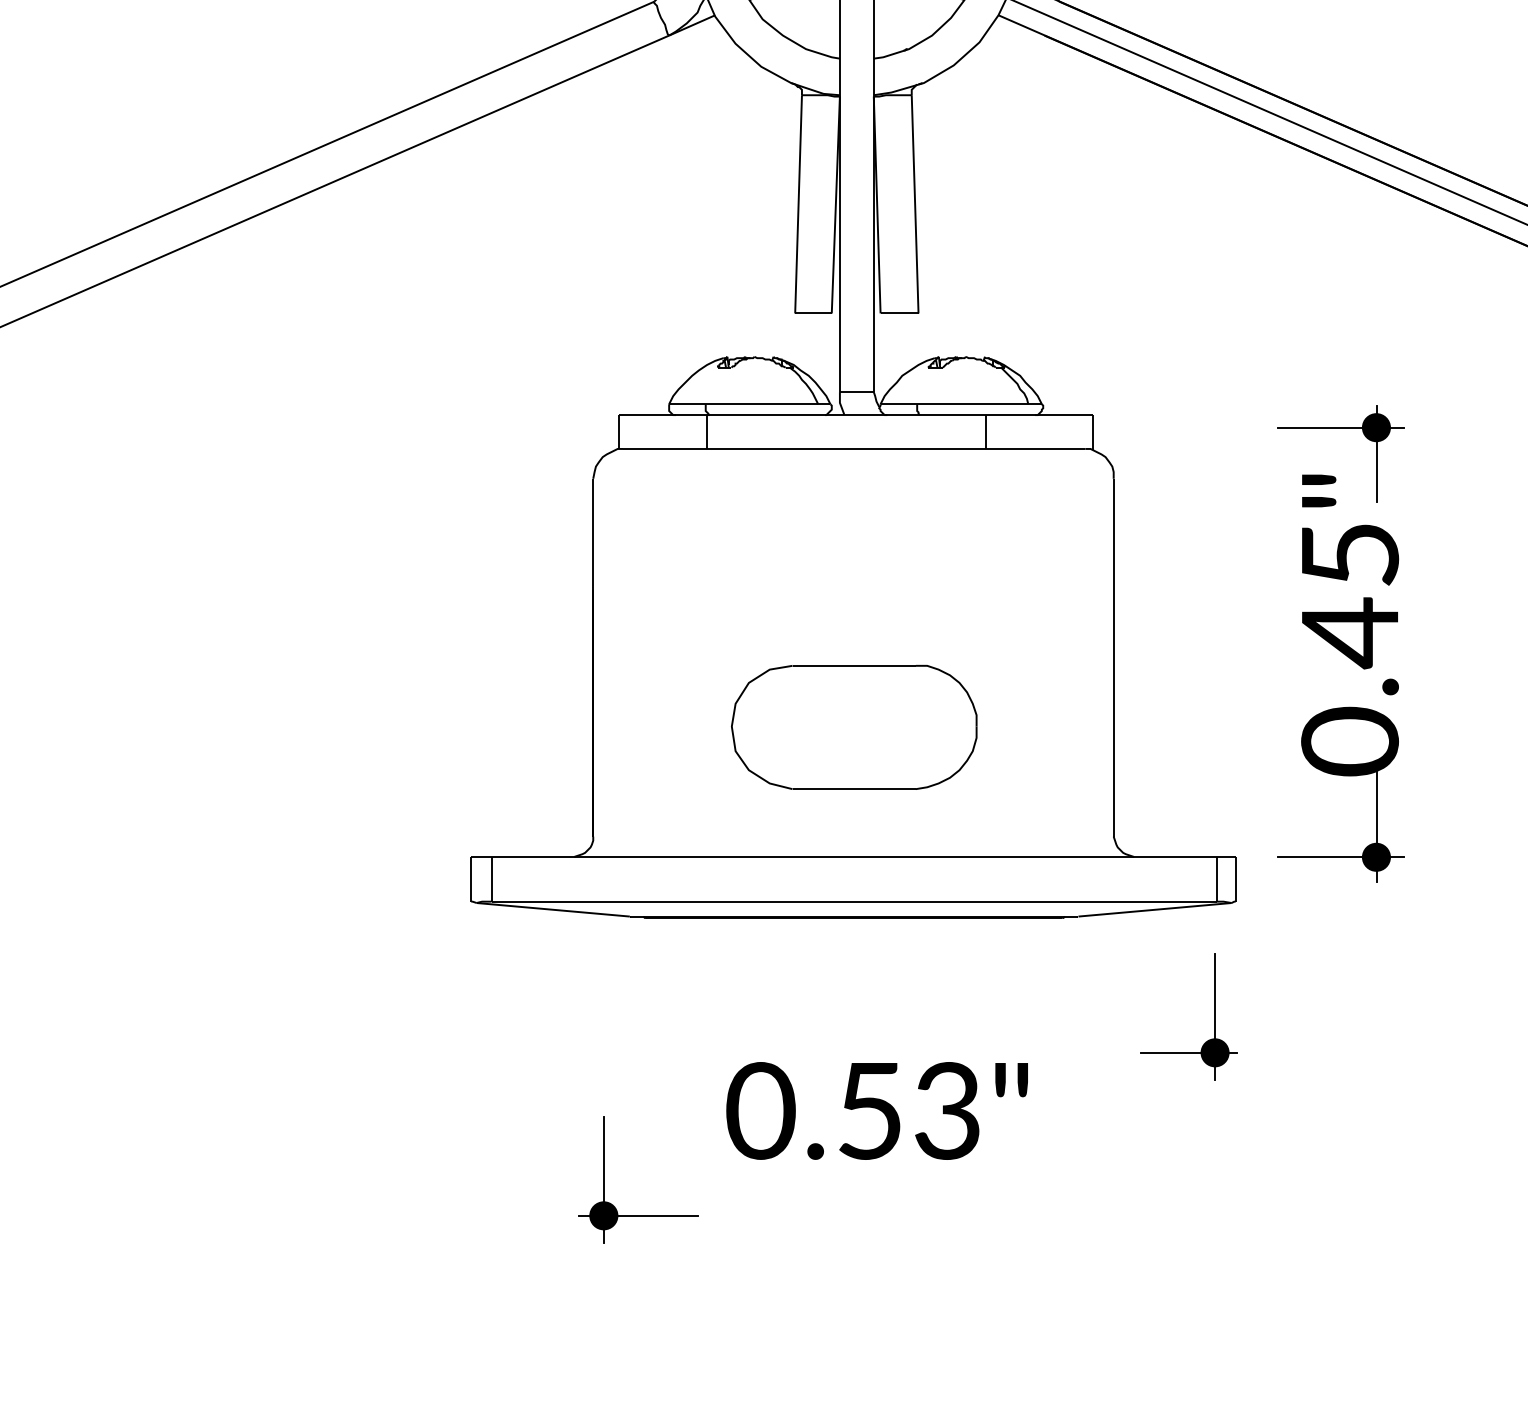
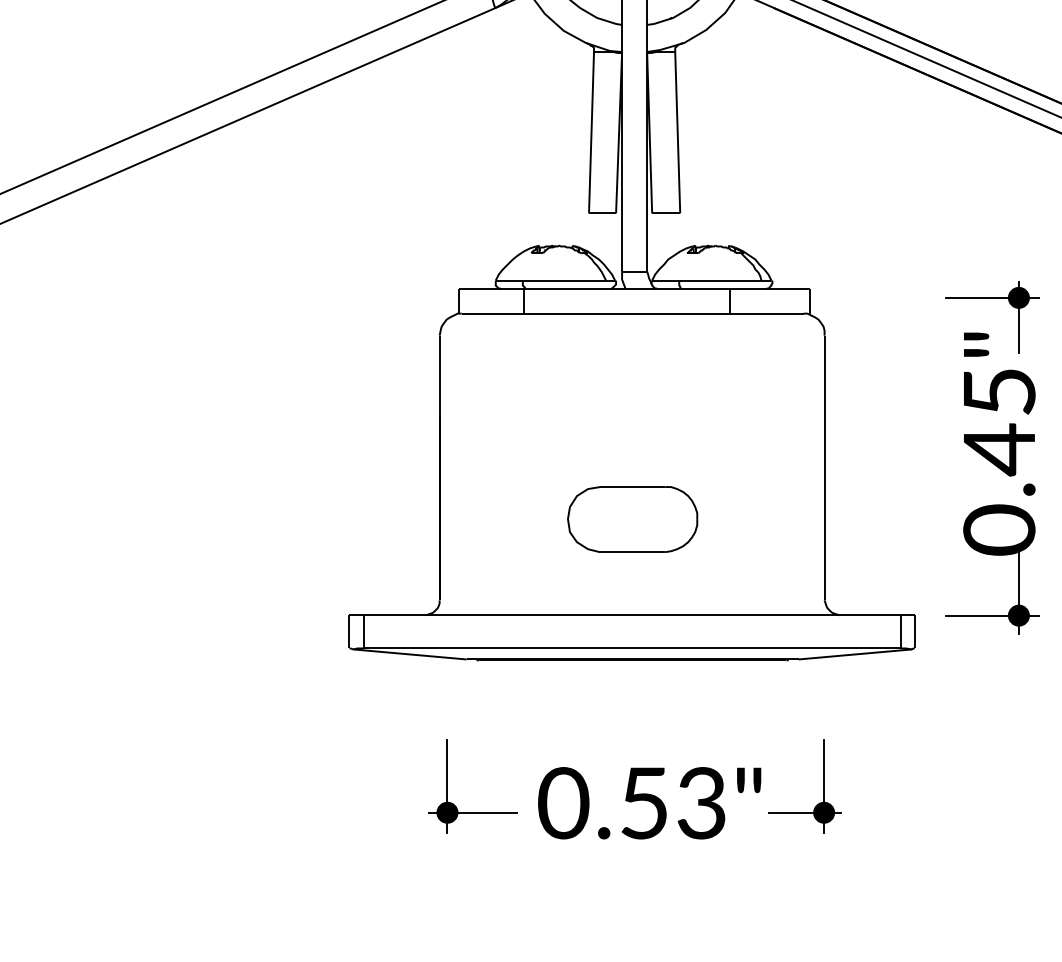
part: (853, 727) -> (632, 519), size x0.71
part: (1214, 1016) -> (823, 785), moved
part: (604, 1179) -> (447, 785), moved

